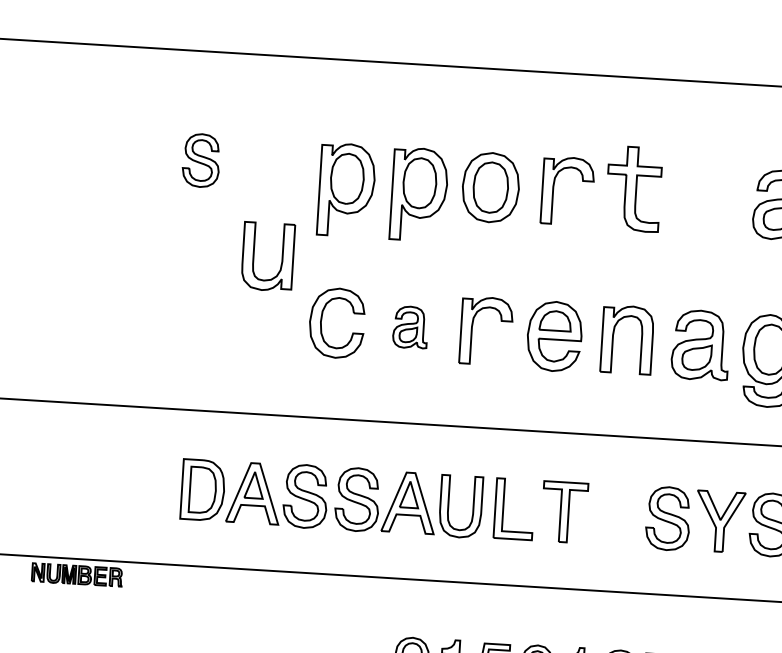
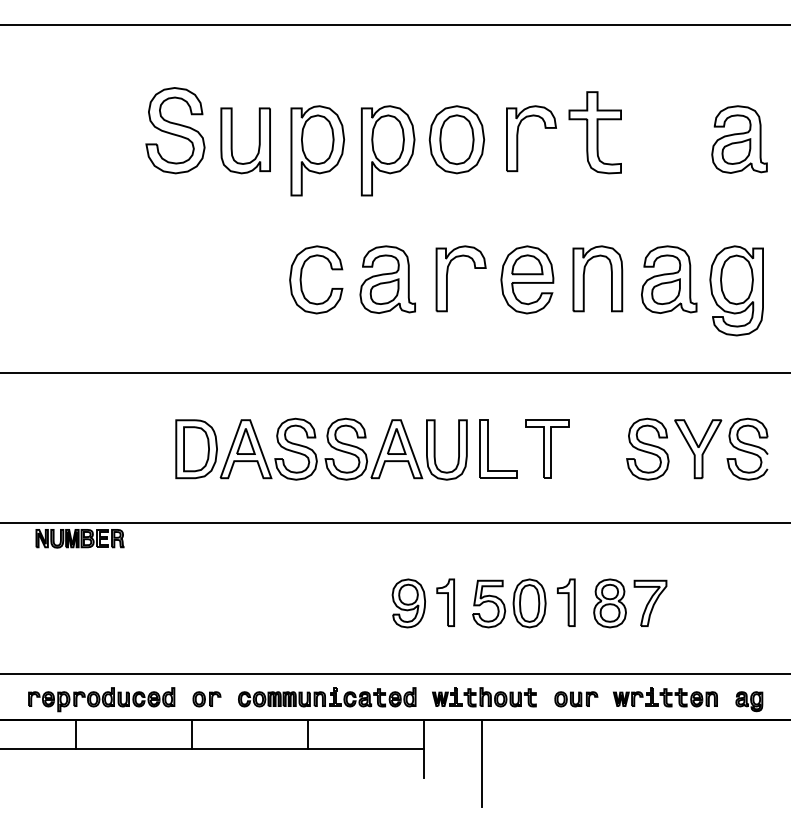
part: (201, 160) -> (175, 130), size x1.67
part: (254, 255) -> (232, 140), moved
part: (410, 327) -> (387, 279), size x1.67

